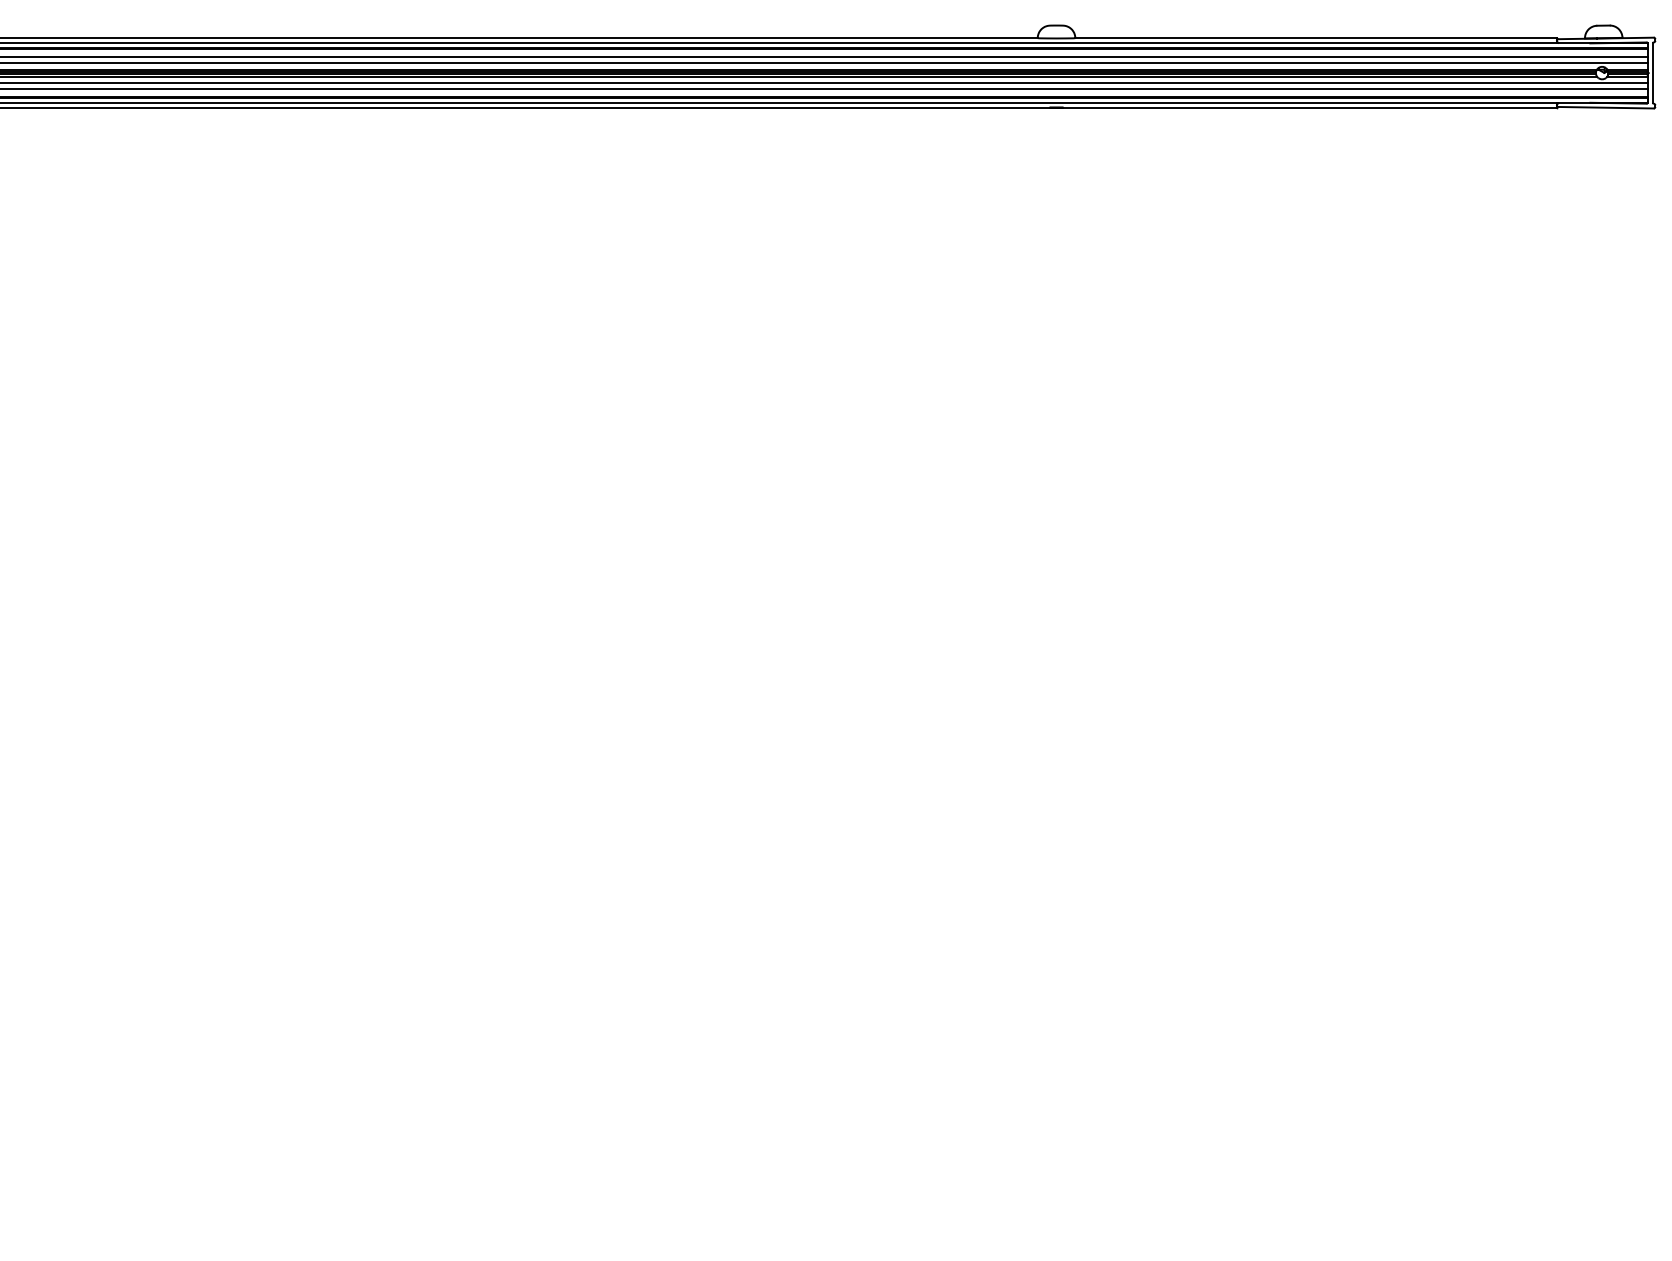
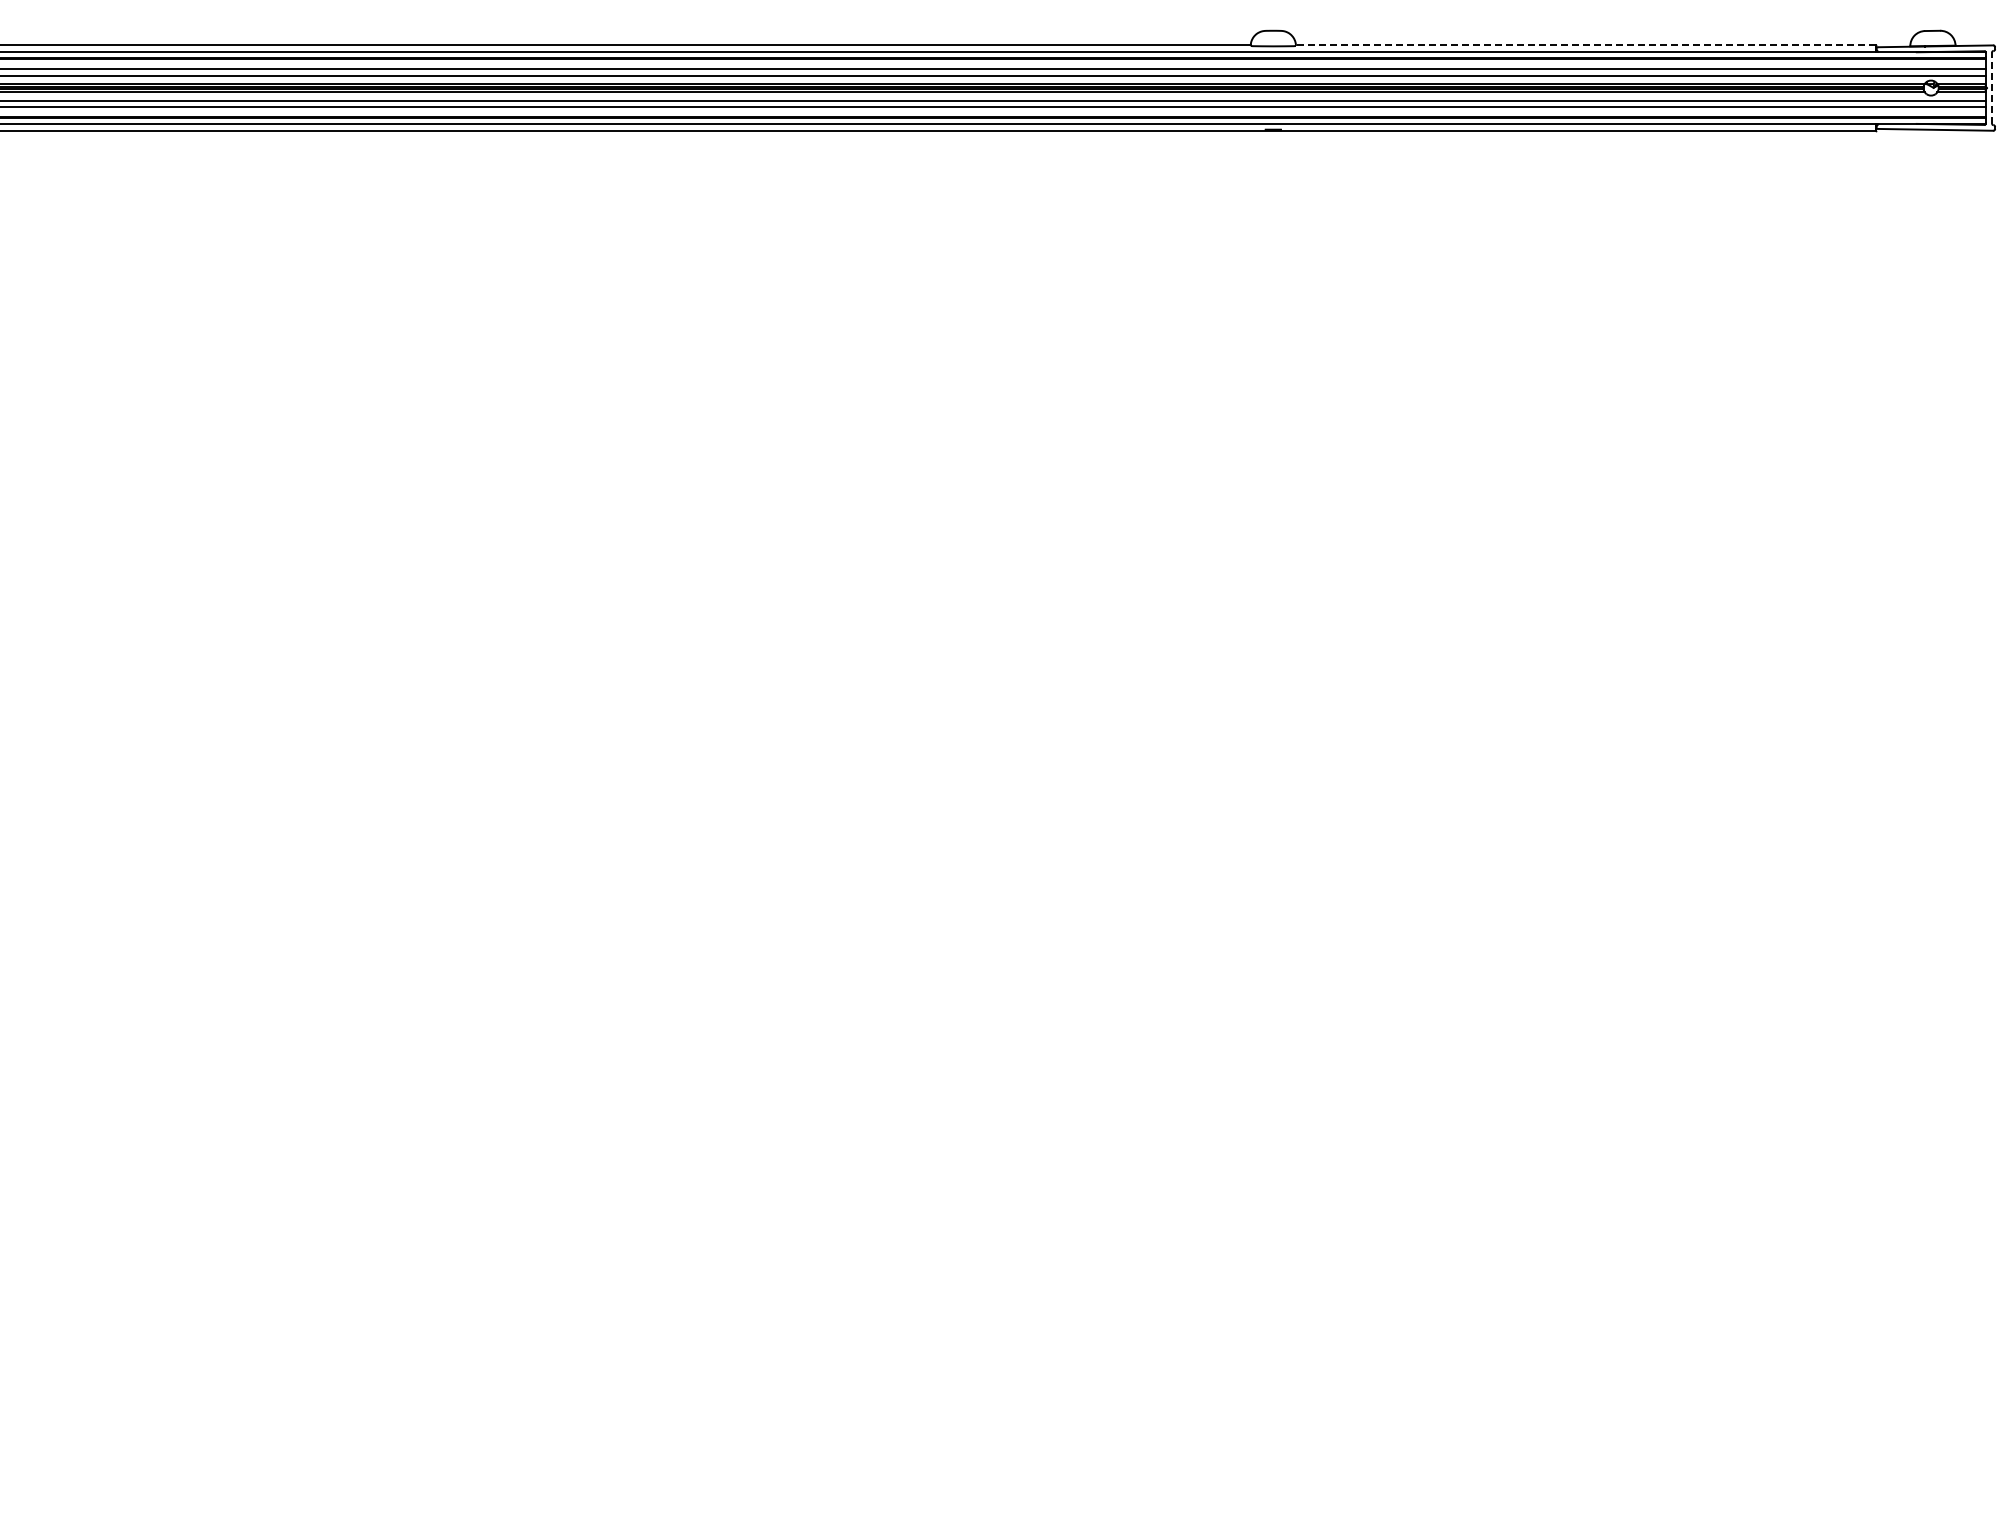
line: (1315, 37) -> (1585, 45), solid -> dashed
line: (1653, 73) -> (1992, 88), solid -> dashed

